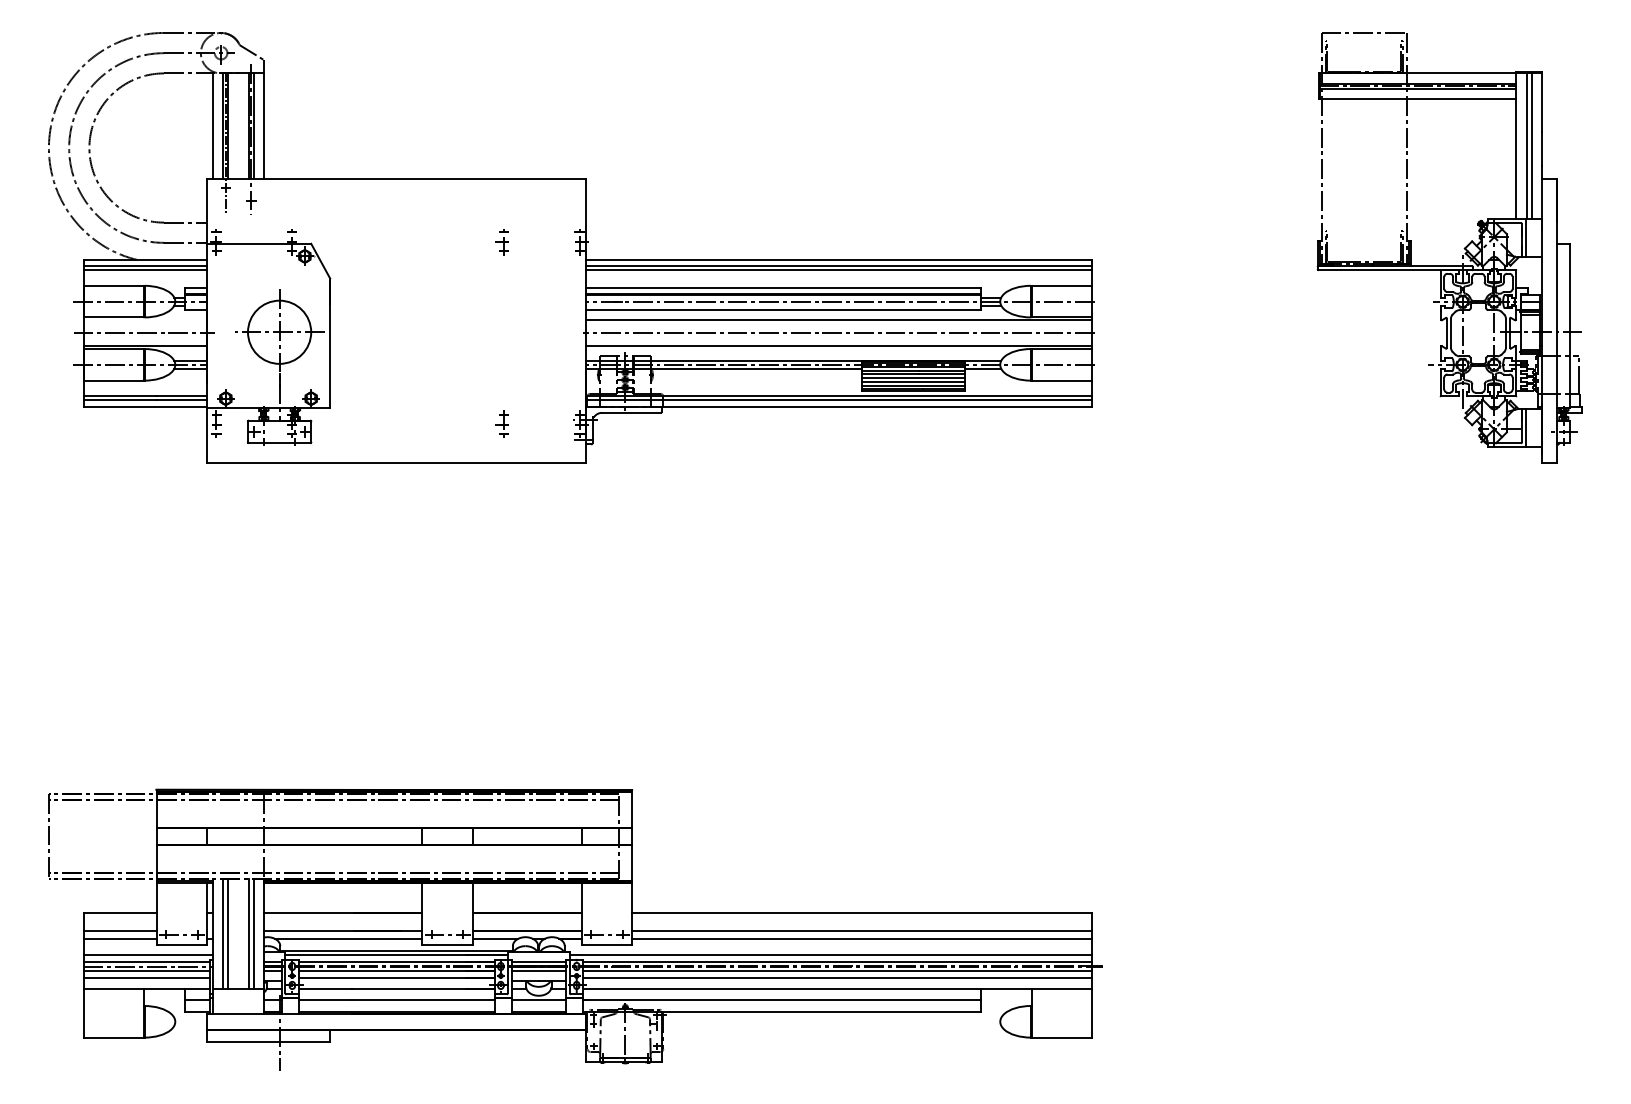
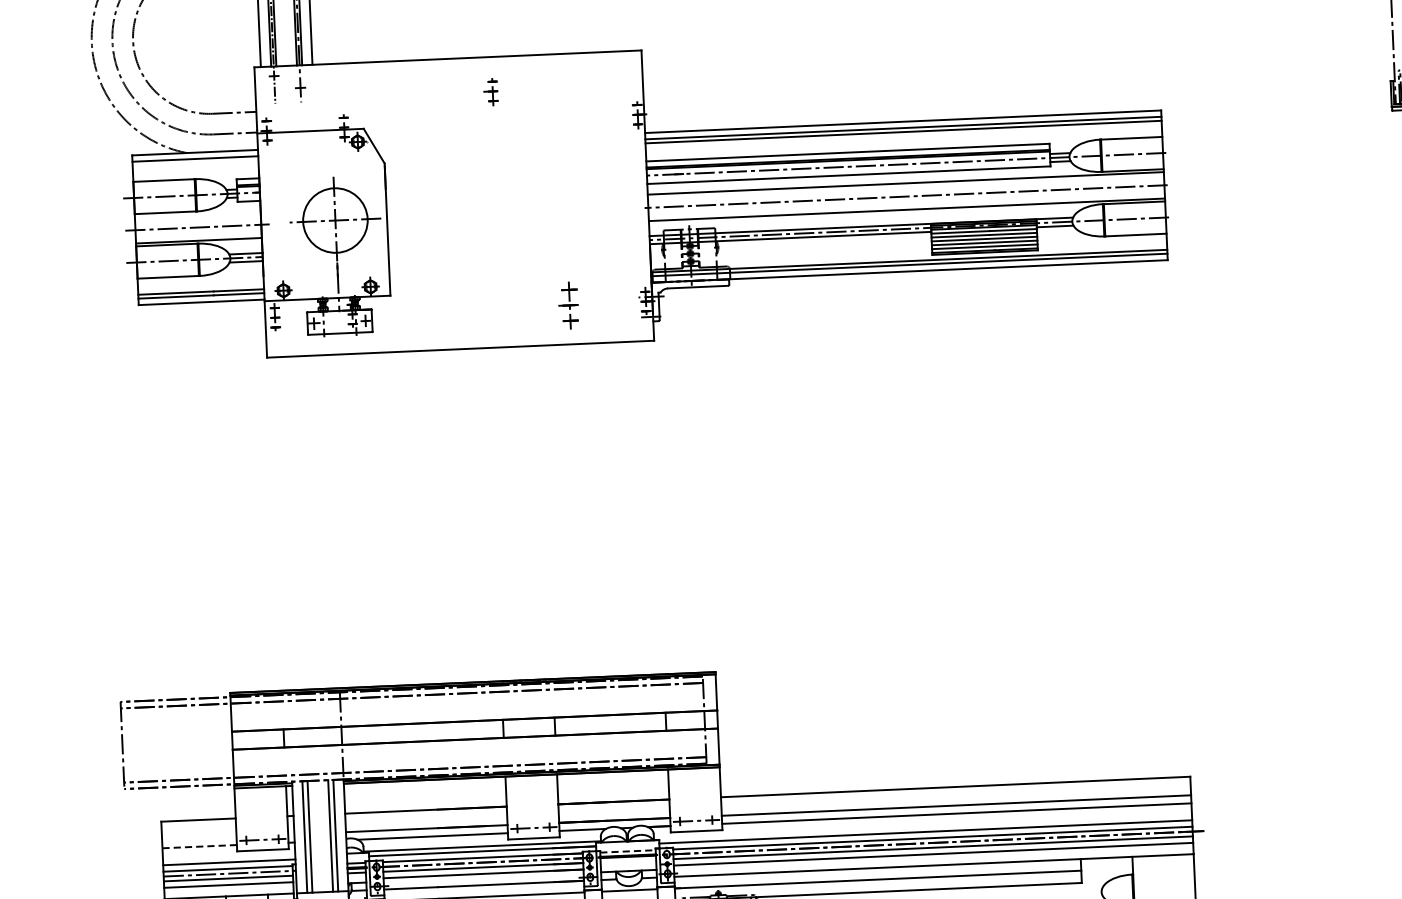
part: (501, 242) -> (490, 92), moved
line: (144, 270) -> (194, 163), removed
part: (501, 423) -> (565, 303), size x1.6
line: (119, 930) -> (198, 838), removed
line: (120, 938) -> (200, 846), solid -> dashed
line: (539, 961) -> (628, 851), solid -> dashed
line: (538, 971) -> (628, 861), removed

